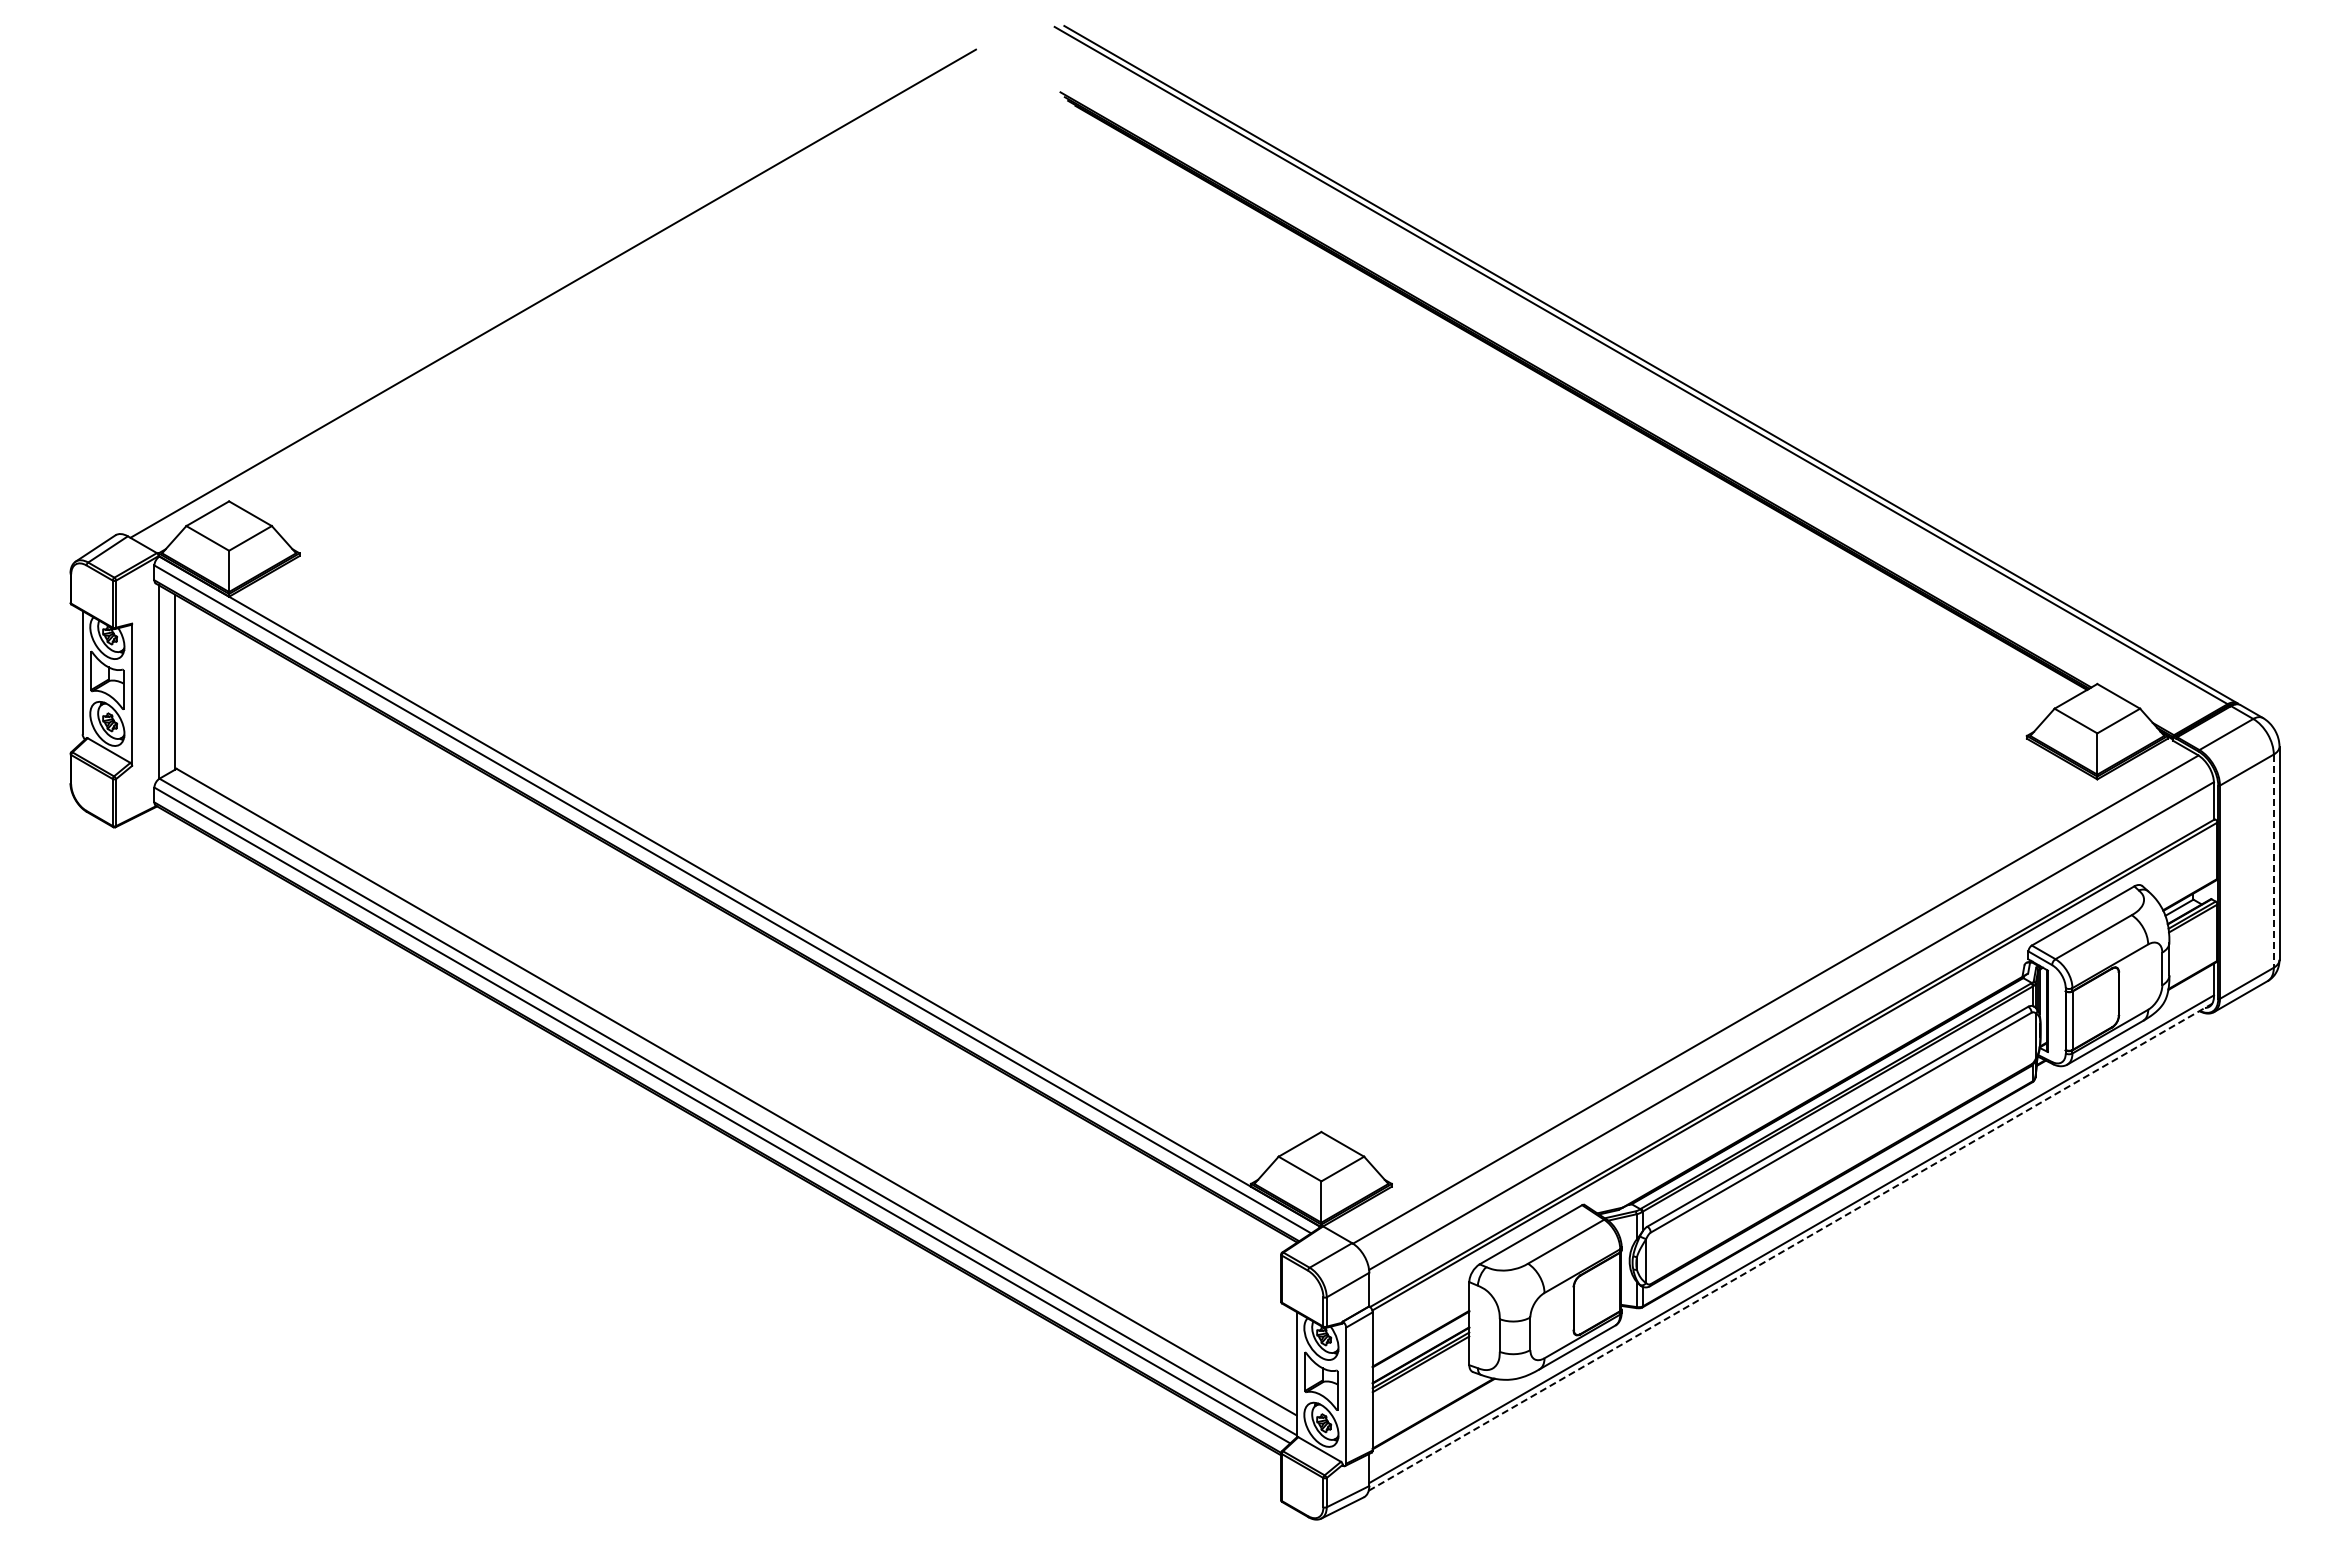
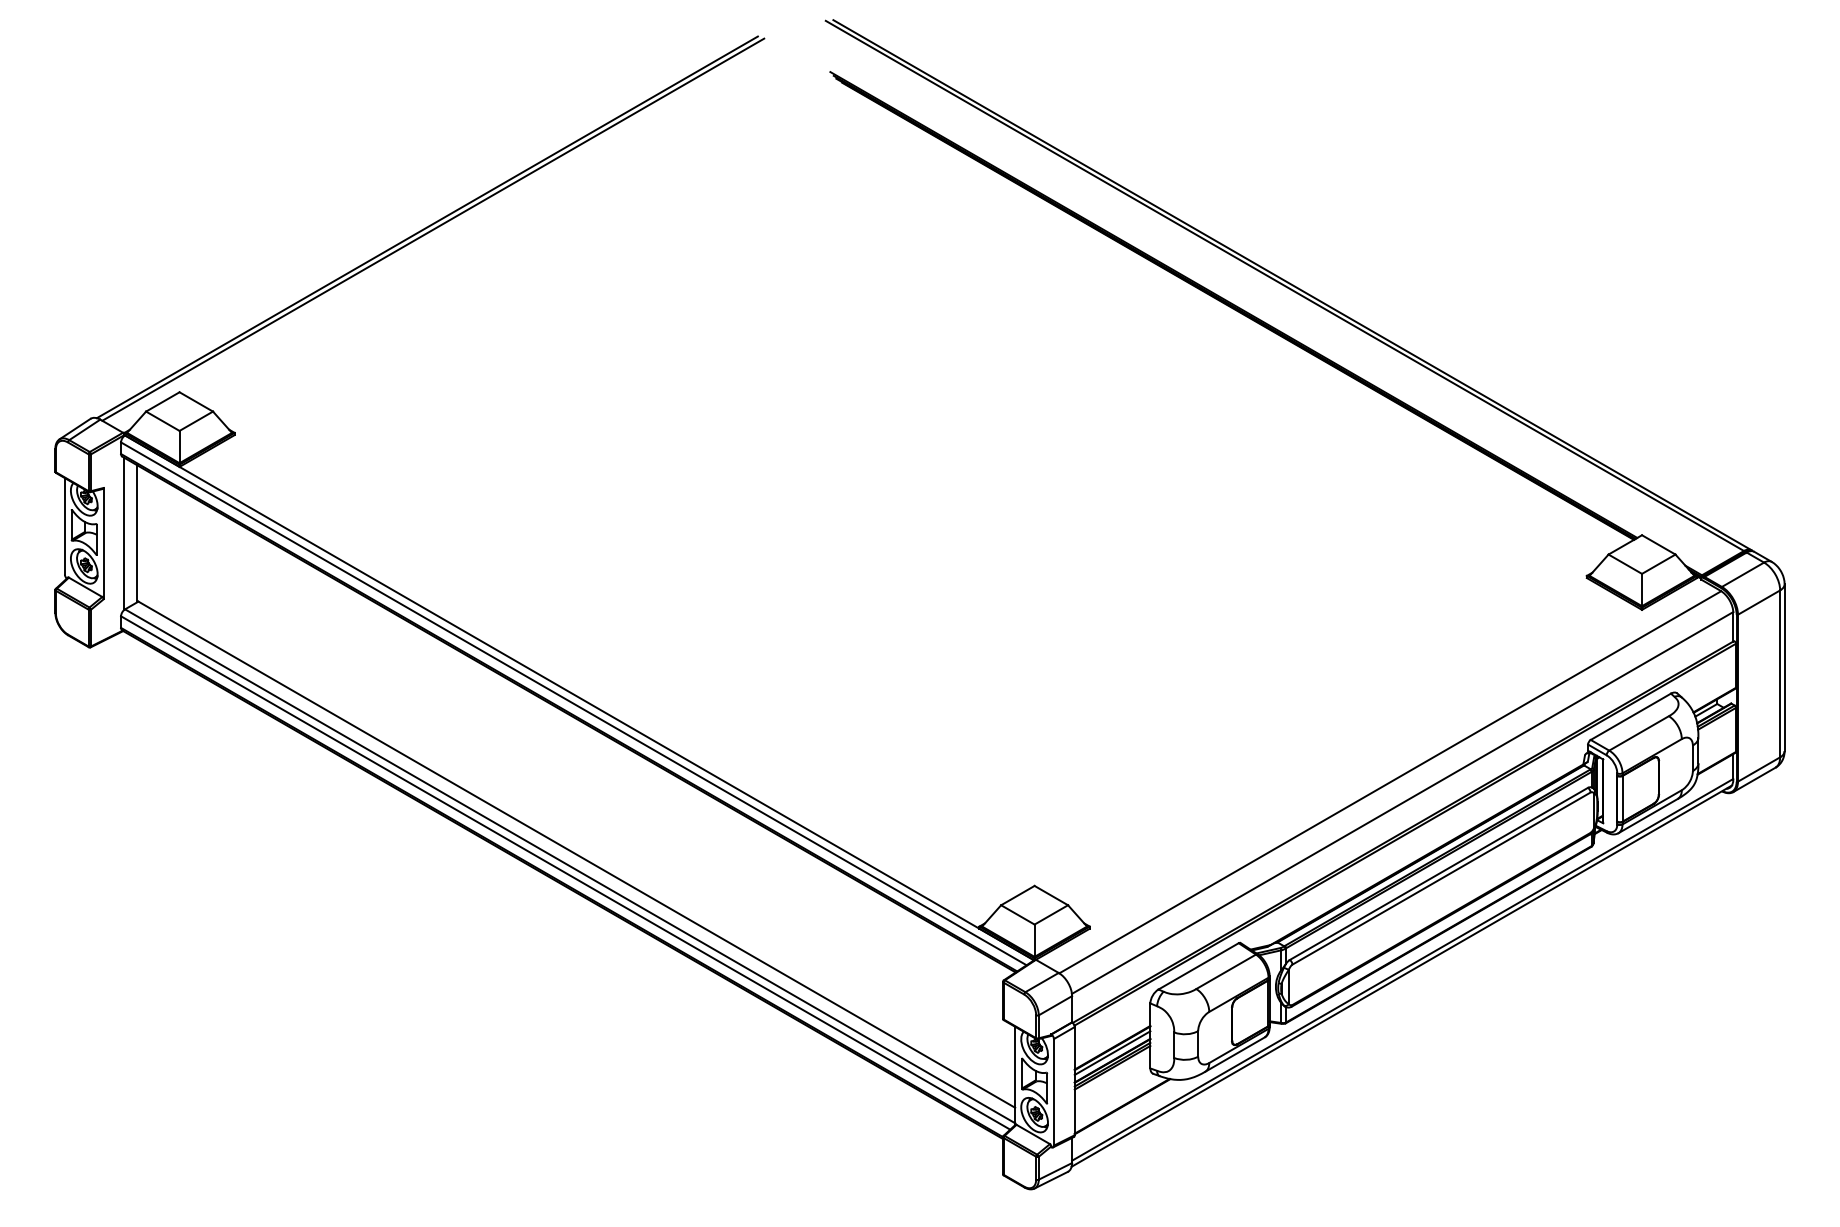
line: (545, 290) -> (427, 227), added
line: (2273, 861) -> (1779, 674), dashed -> solid
line: (1790, 1247) -> (1401, 976), dashed -> solid
line: (1420, 1345) -> (1112, 1053), added

